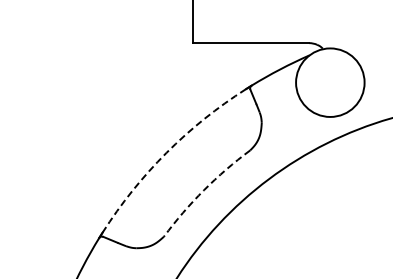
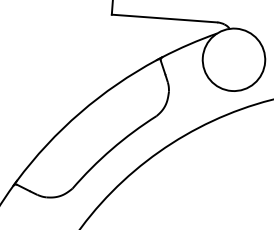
arc: (166, 152) -> (80, 112), dashed -> solid
arc: (203, 190) -> (111, 149), dashed -> solid

